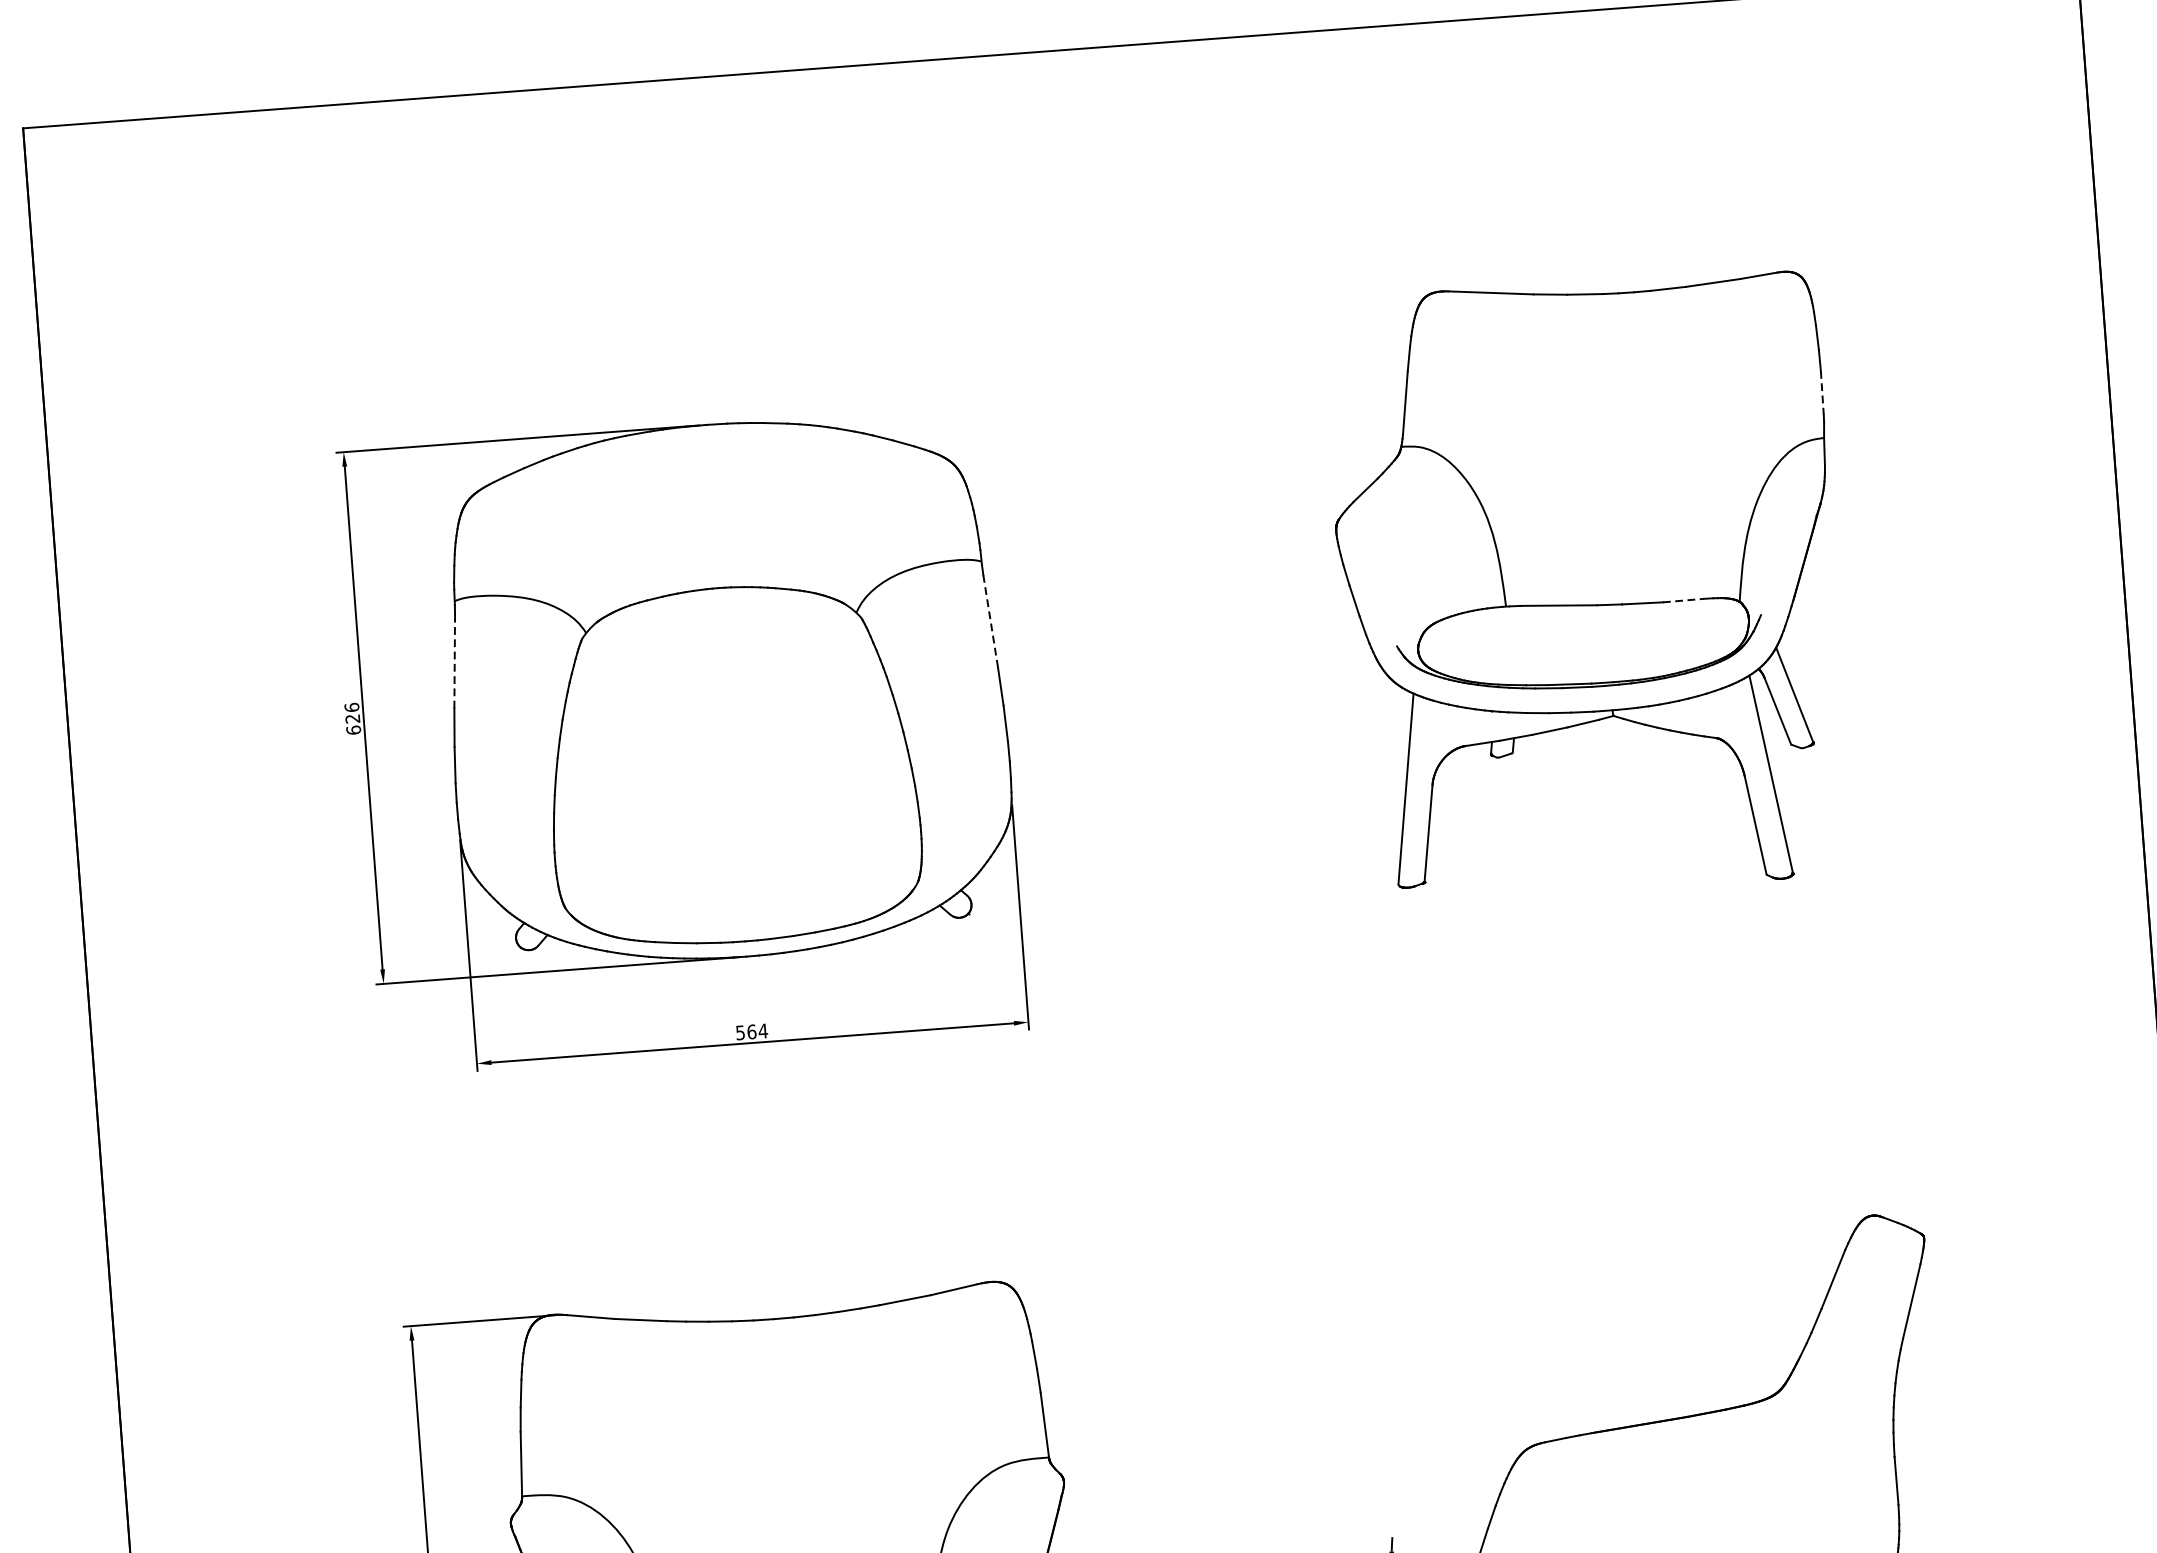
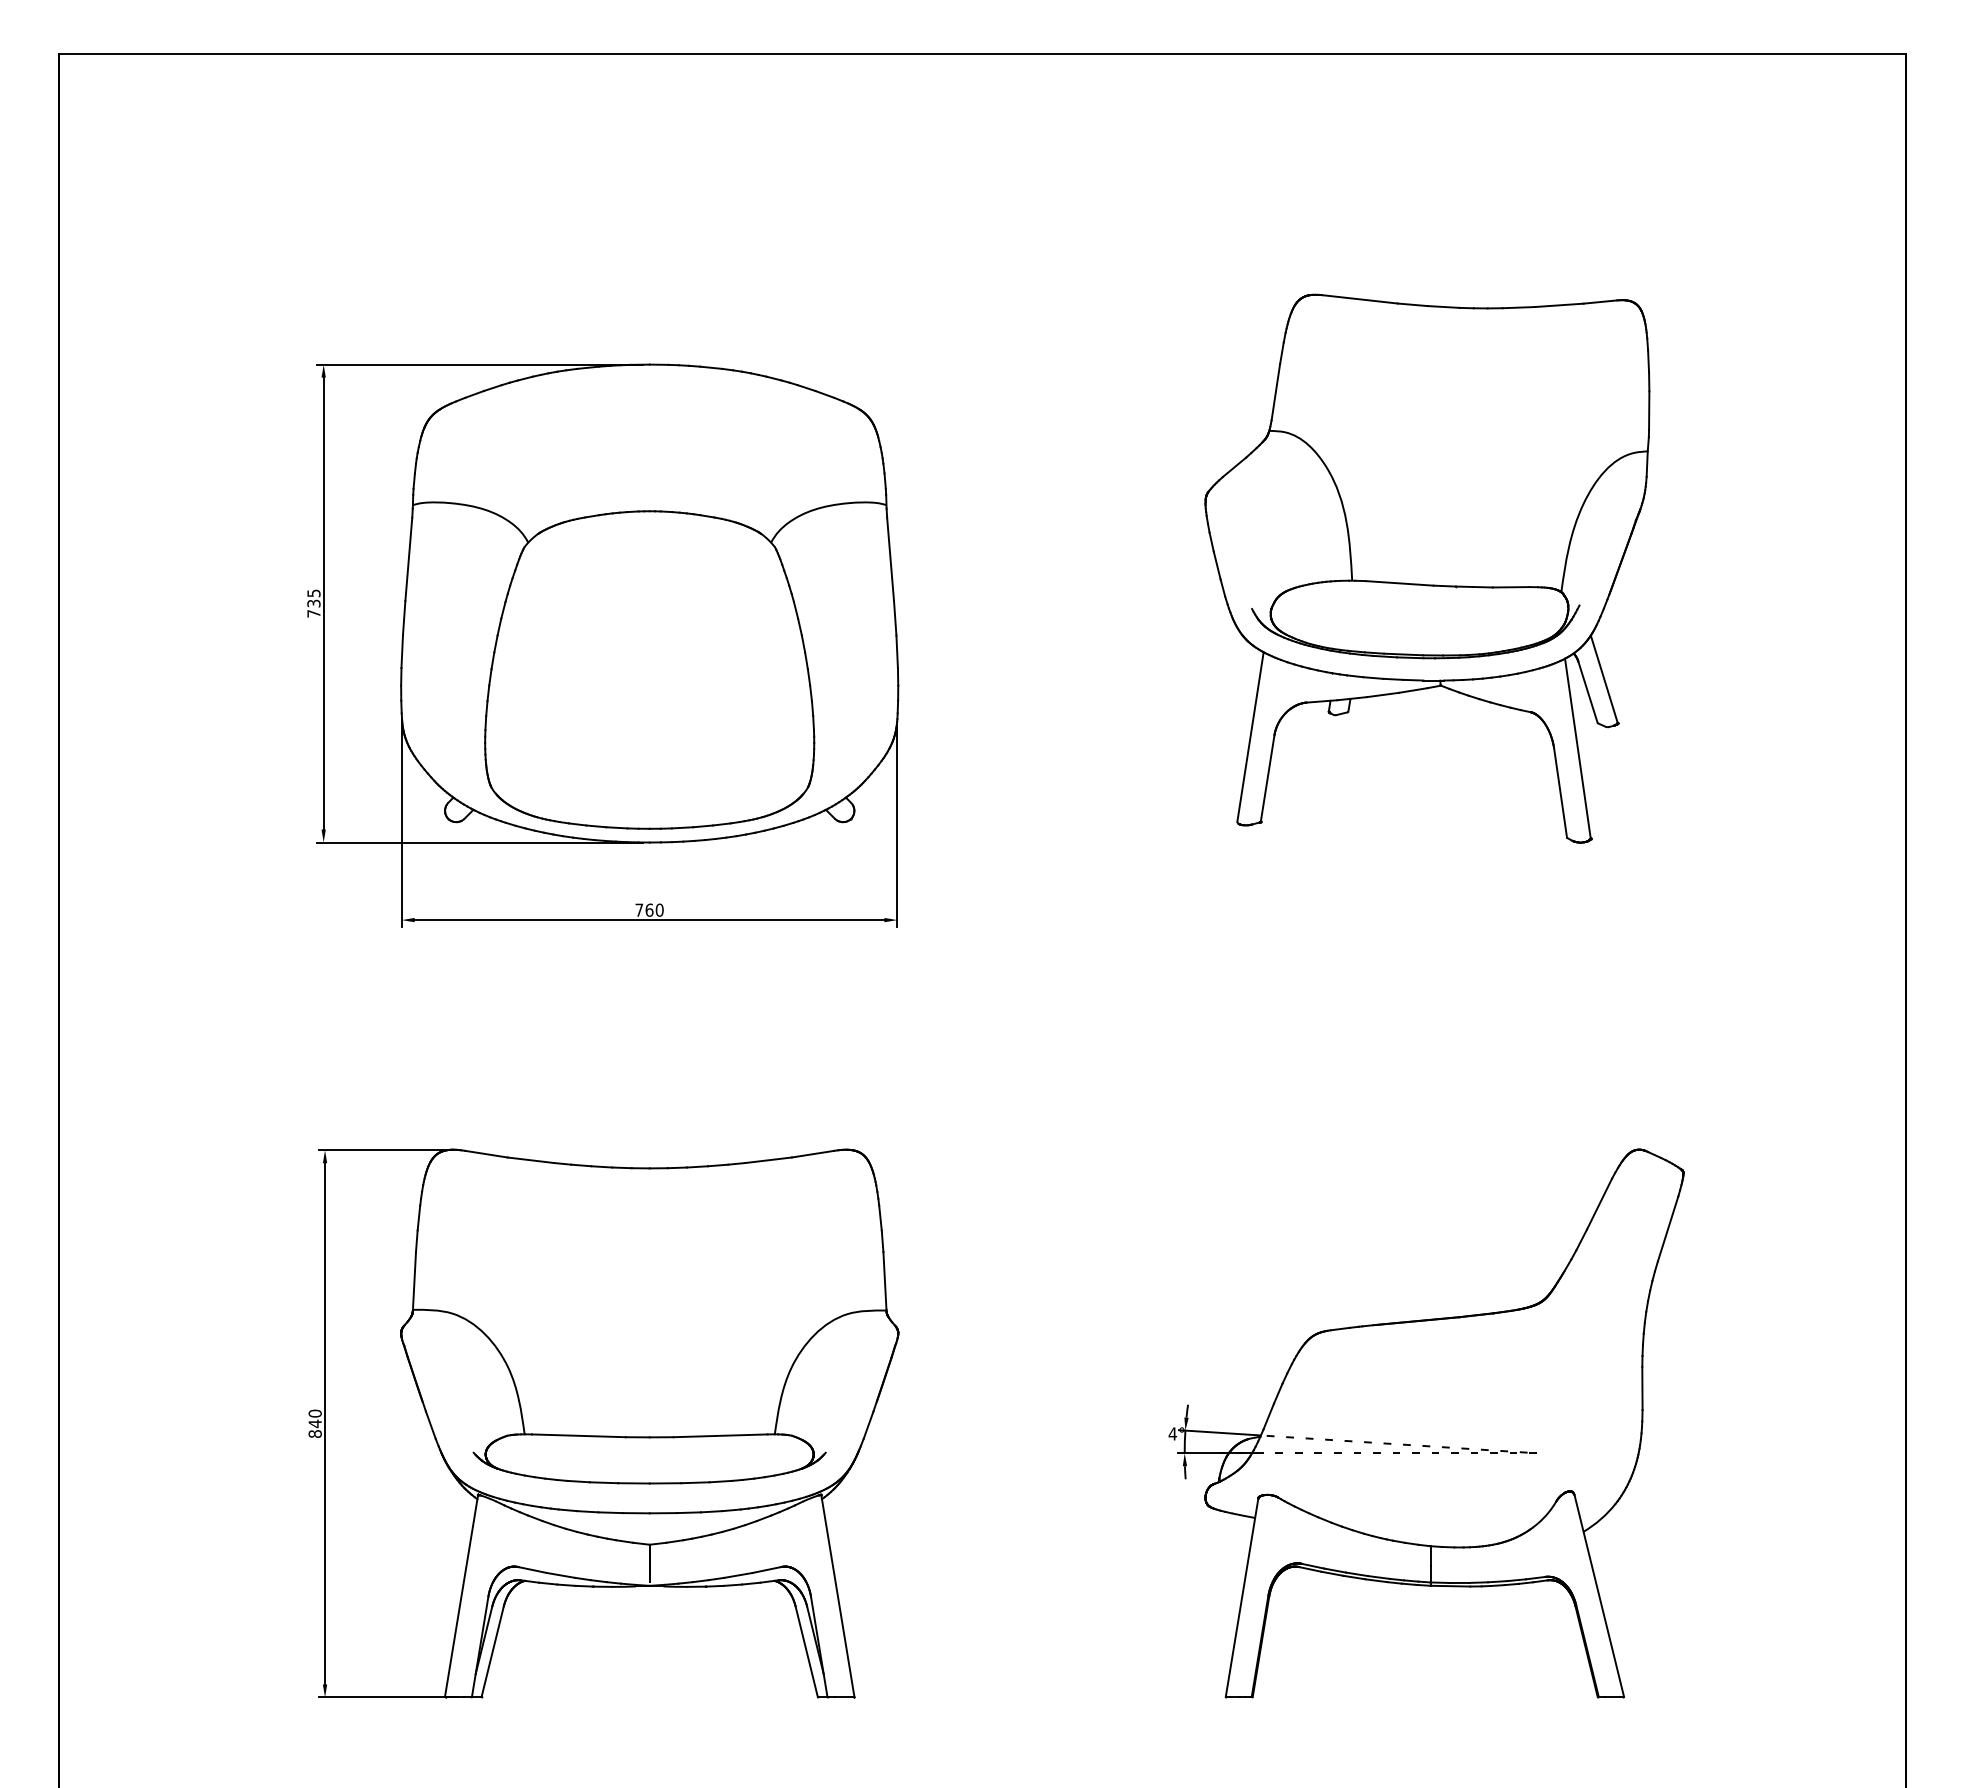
line: (1822, 393) -> (1649, 411), dashed -> solid
line: (1683, 600) -> (1511, 587), dashed -> solid
line: (990, 621) -> (890, 559), dashed -> solid
line: (454, 661) -> (408, 559), dashed -> solid
text: (352, 718) -> (313, 603), 626 -> 735
text: (751, 1031) -> (649, 909), 564 -> 760

